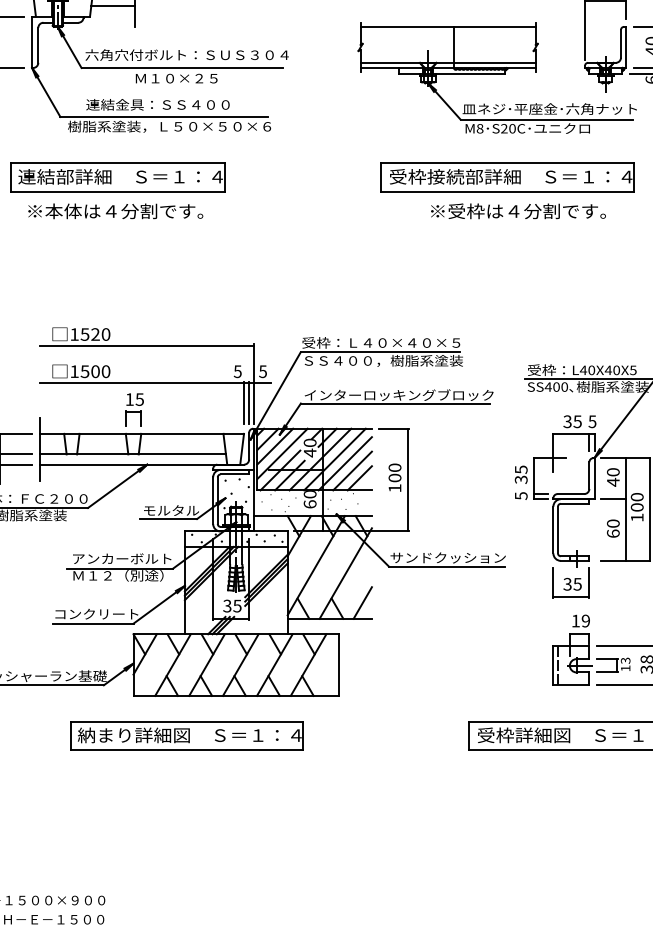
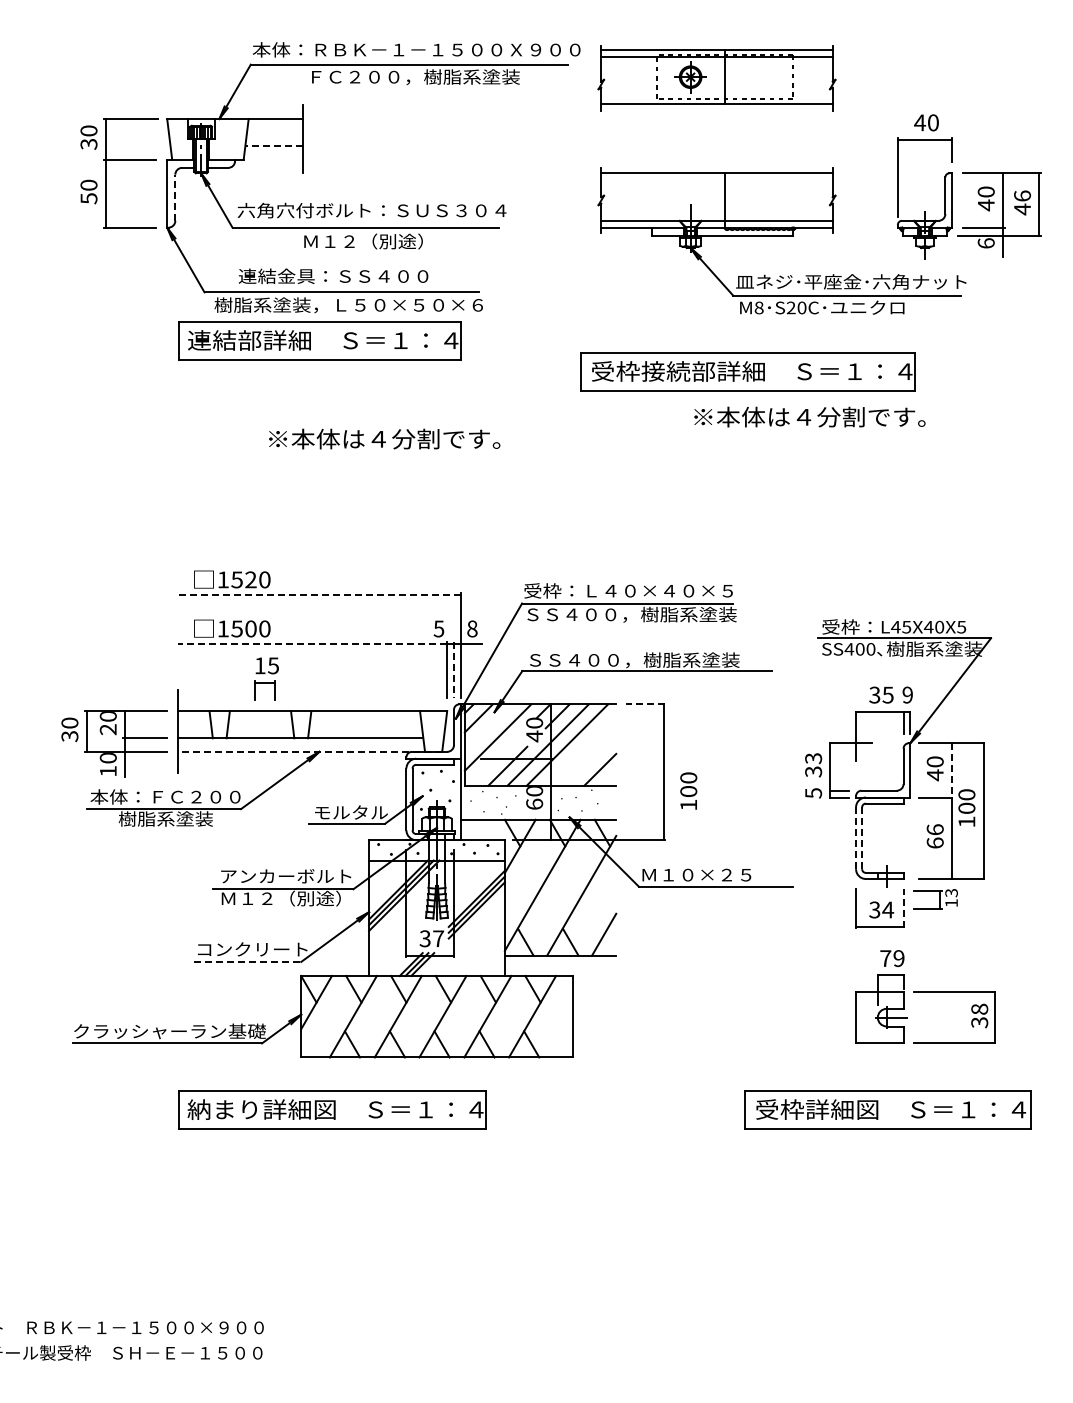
line: (113, 6) -> (274, 146), solid -> dashed
line: (38, 45) -> (175, 197), solid -> dashed
text: (195, 78) -> (383, 241), Ｍ１０×２５ -> Ｍ１２（別途）
part: (117, 176) -> (319, 340), moved
part: (507, 176) -> (747, 371), moved
text: (115, 210) -> (384, 438), moved
text: (466, 210) -> (741, 416), ※受枠は４分割です。 -> ※本体は４分割です。
line: (147, 345) -> (319, 594), solid -> dashed
text: (591, 369) -> (906, 626), L40X40X5 -> L45X40X5
text: (263, 371) -> (472, 628), 5 -> 8
line: (142, 382) -> (312, 643), solid -> dashed
text: (398, 395) -> (651, 660), インターロッキングブロック -> ＳＳ４００，樹脂系塗装
line: (248, 402) -> (453, 669), solid -> dashed
part: (134, 409) -> (266, 678), moved
text: (592, 421) -> (907, 694), 5 -> 9
line: (393, 428) -> (644, 704), solid -> dashed
line: (275, 446) -> (488, 727), removed
line: (344, 463) -> (580, 750), removed
line: (139, 464) -> (309, 751), solid -> dashed
text: (521, 469) -> (813, 758), 35 -> 33
line: (280, 470) -> (495, 759), removed
line: (352, 470) -> (590, 759), removed
text: (394, 477) -> (688, 790), moved
line: (626, 478) -> (952, 770), solid -> dashed
text: (612, 523) -> (934, 829), 60 -> 66
line: (553, 530) -> (856, 838), solid -> dashed
line: (558, 530) -> (862, 838), solid -> dashed
text: (447, 557) -> (716, 874), サンドクッション -> Ｍ１０×２５
text: (577, 583) -> (888, 909), 35 -> 34
line: (589, 583) -> (903, 908), solid -> dashed
text: (237, 605) -> (438, 938), 35 -> 37
text: (575, 621) -> (885, 958), 19 -> 79
line: (92, 623) -> (247, 961), solid -> dashed
line: (558, 665) -> (862, 1017), removed
part: (613, 665) -> (935, 899), moved
part: (187, 735) -> (332, 1109), moved

